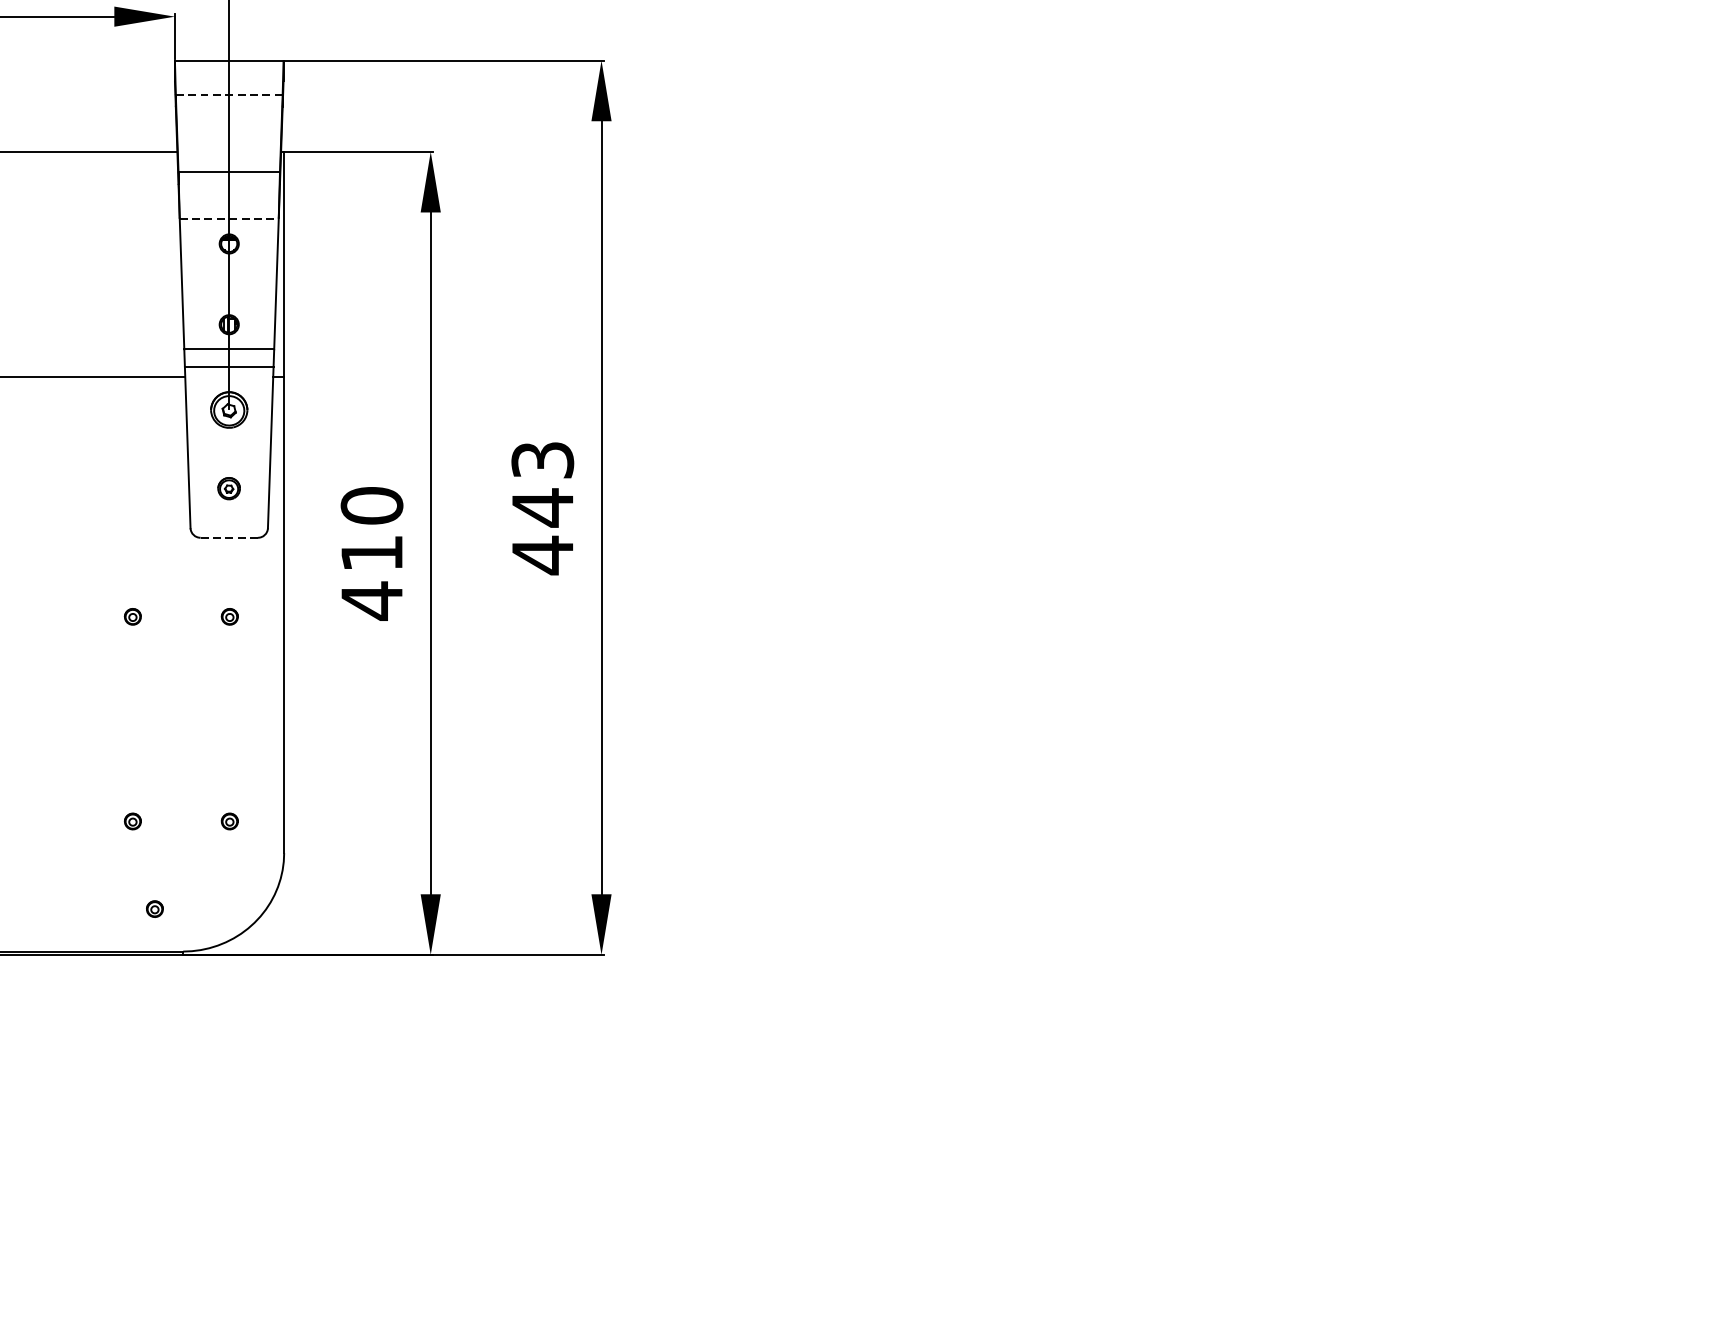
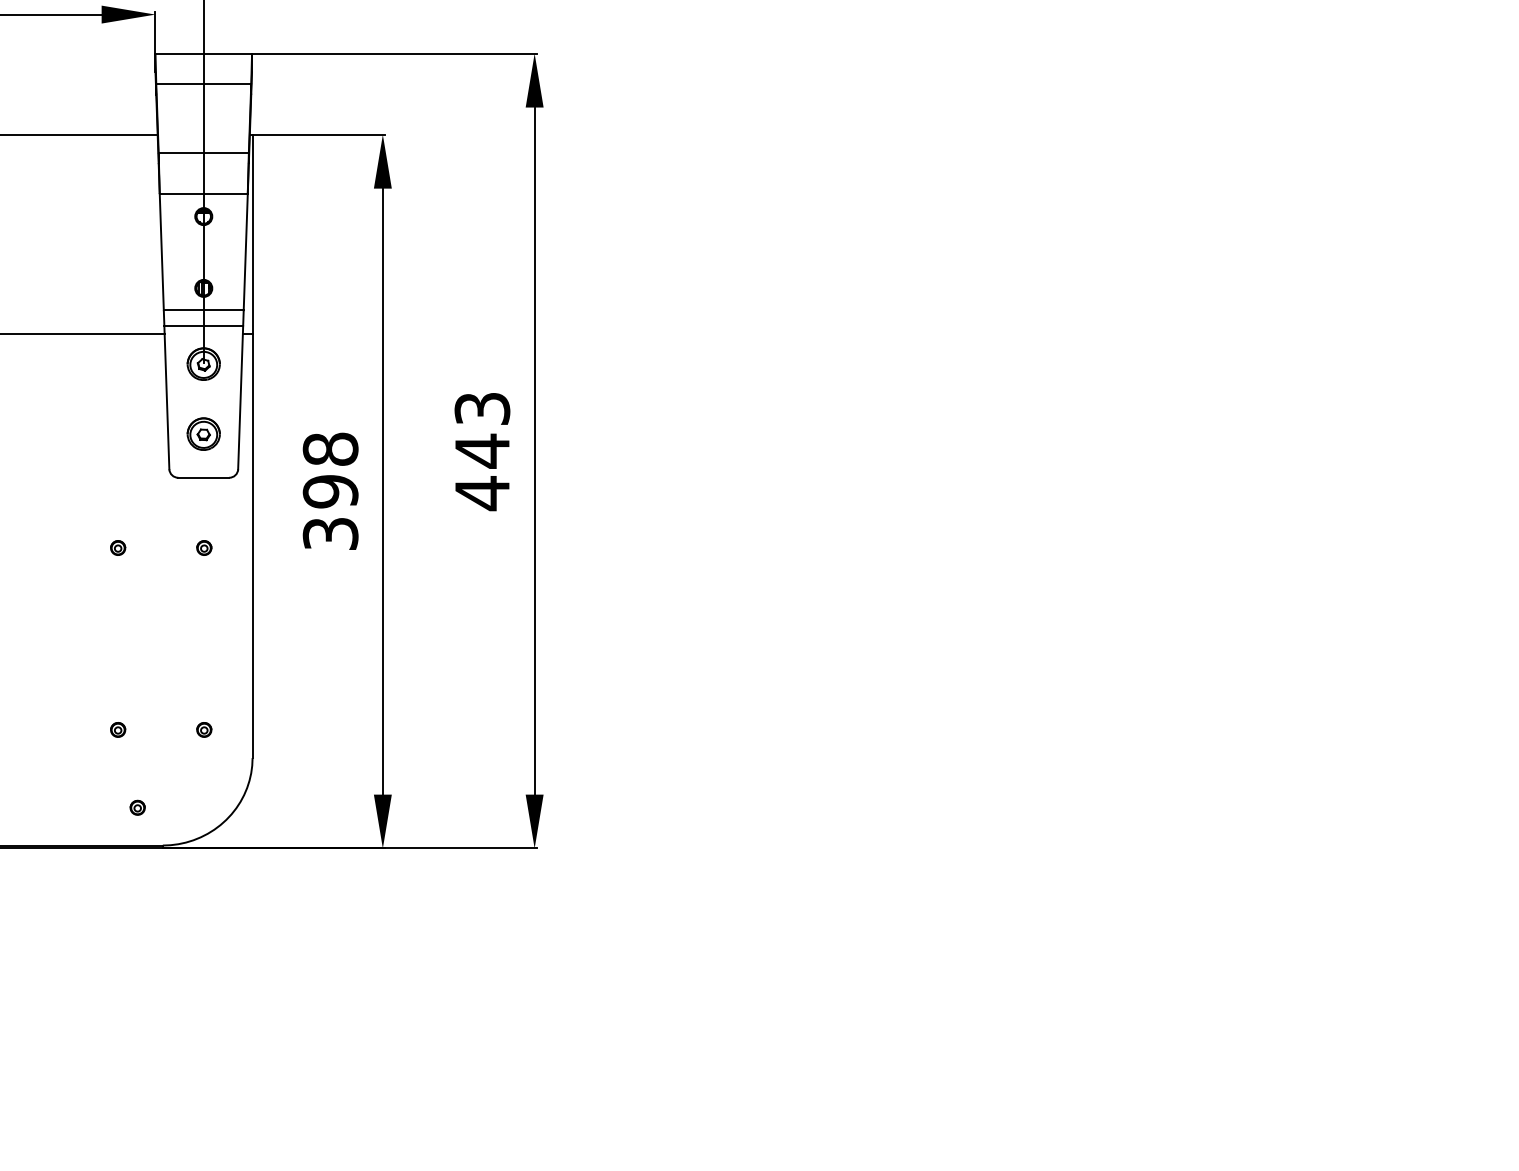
line: (230, 95) -> (204, 84), dashed -> solid
line: (230, 219) -> (204, 194), dashed -> solid
part: (228, 487) -> (203, 433), size x1.67
line: (230, 537) -> (204, 477), dashed -> solid
text: (371, 553) -> (330, 491), 410 -> 398

